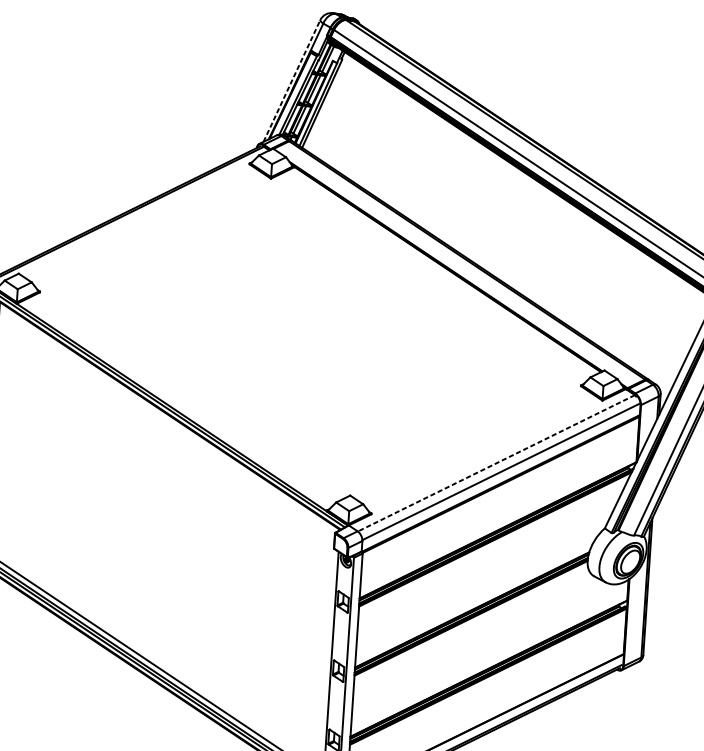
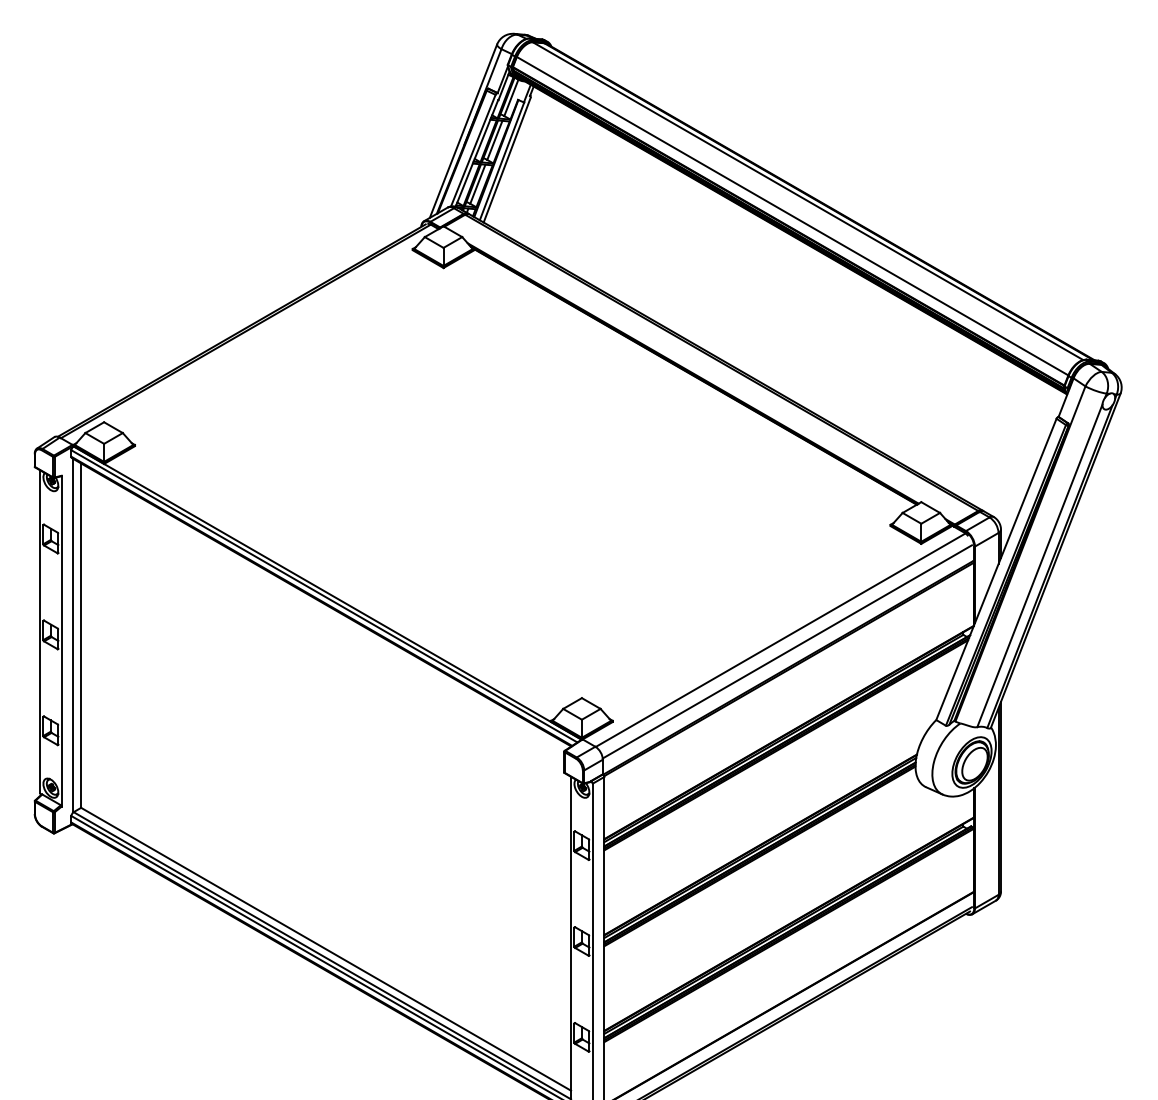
line: (291, 81) -> (463, 131), dashed -> solid
line: (496, 463) -> (780, 640), dashed -> solid

